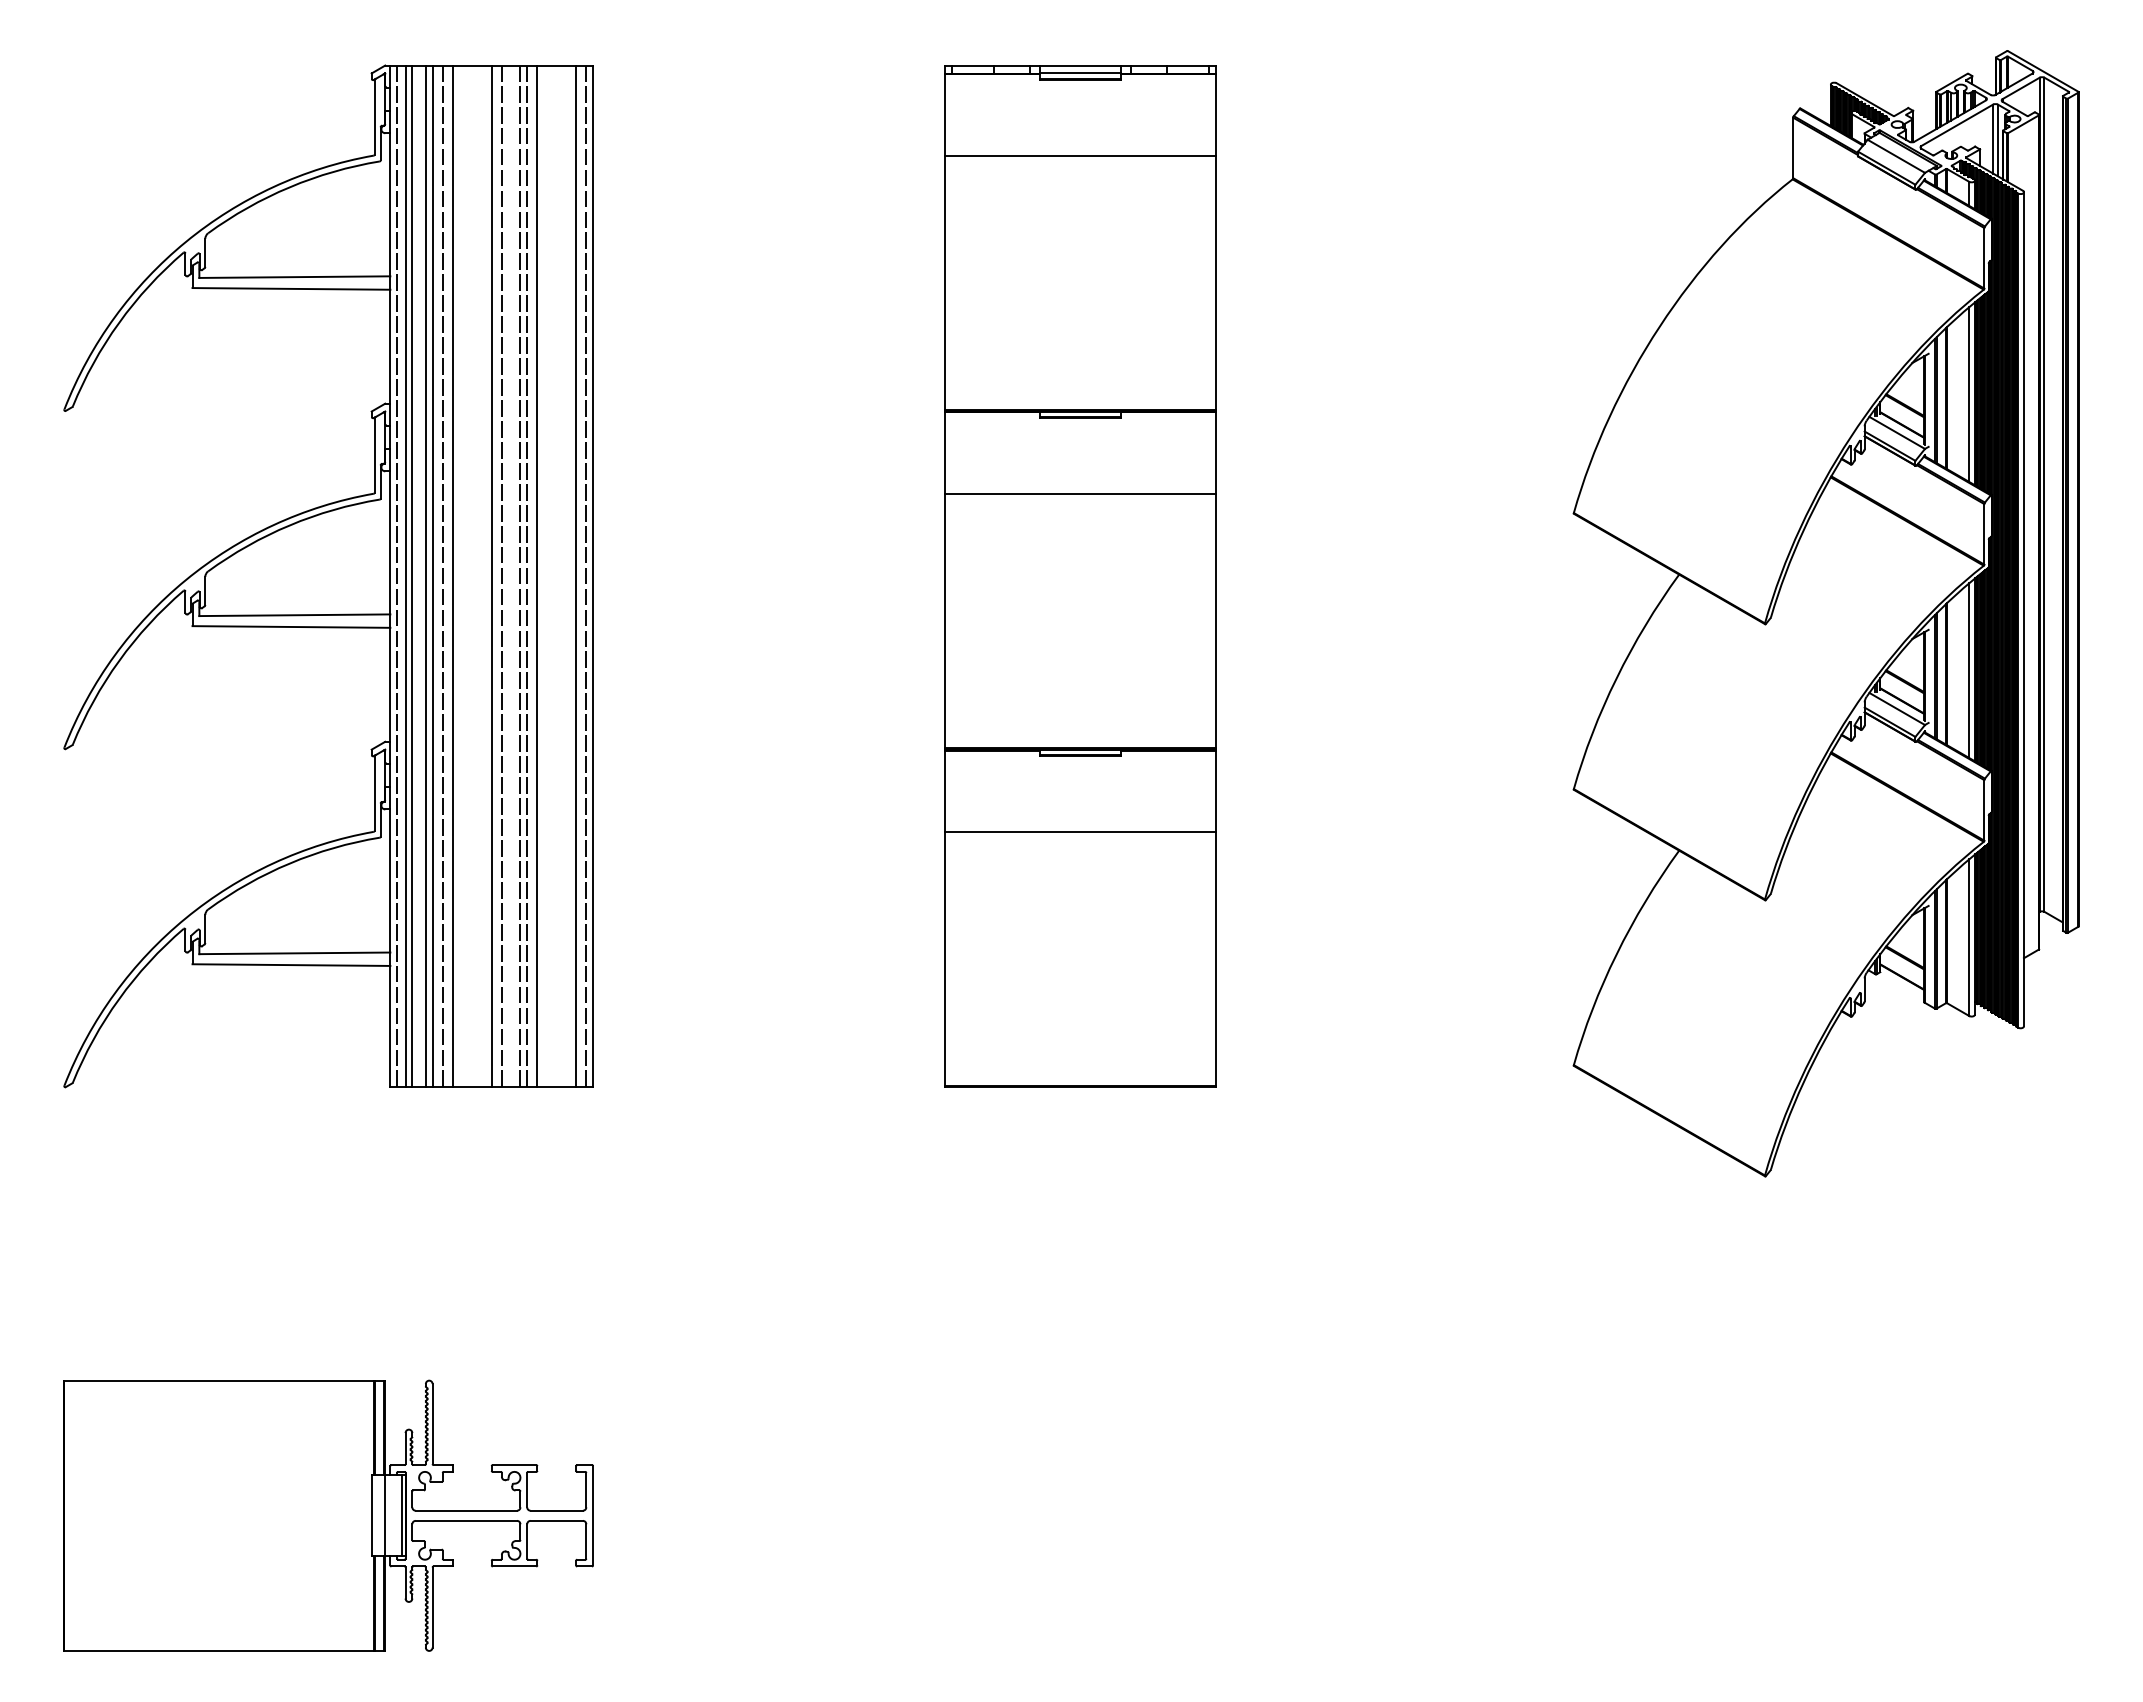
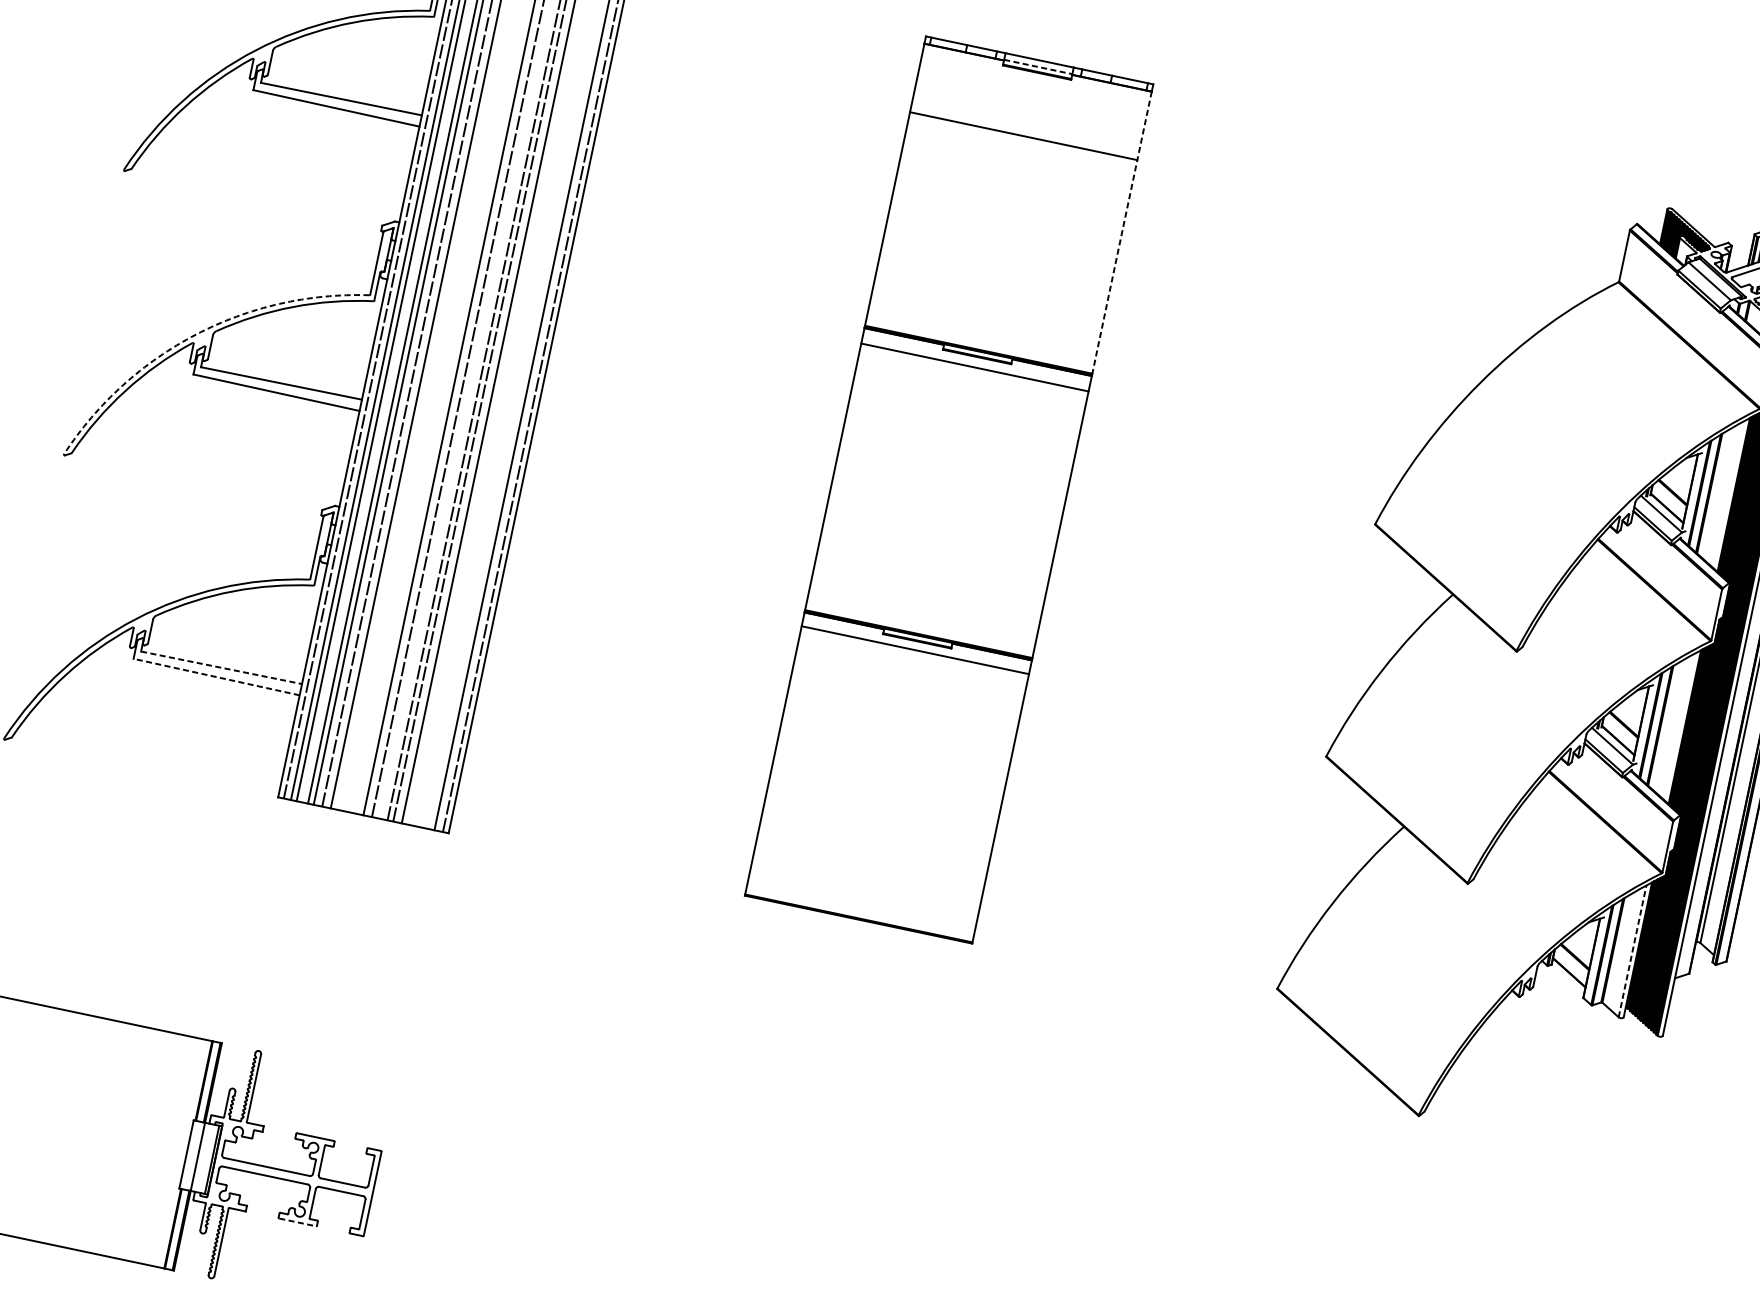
line: (1080, 73) -> (1038, 67), solid -> dashed
line: (1215, 242) -> (1121, 233), solid -> dashed
line: (1969, 394) -> (1729, 494), removed
line: (1080, 493) -> (974, 367), moved
arc: (185, 580) -> (195, 334), solid -> dashed
line: (1969, 670) -> (1680, 726), removed
line: (1080, 831) -> (915, 649), moved
line: (1969, 937) -> (1632, 951), solid -> dashed
line: (295, 953) -> (222, 668), solid -> dashed
line: (291, 965) -> (216, 677), solid -> dashed
line: (514, 1566) -> (297, 1222), solid -> dashed

